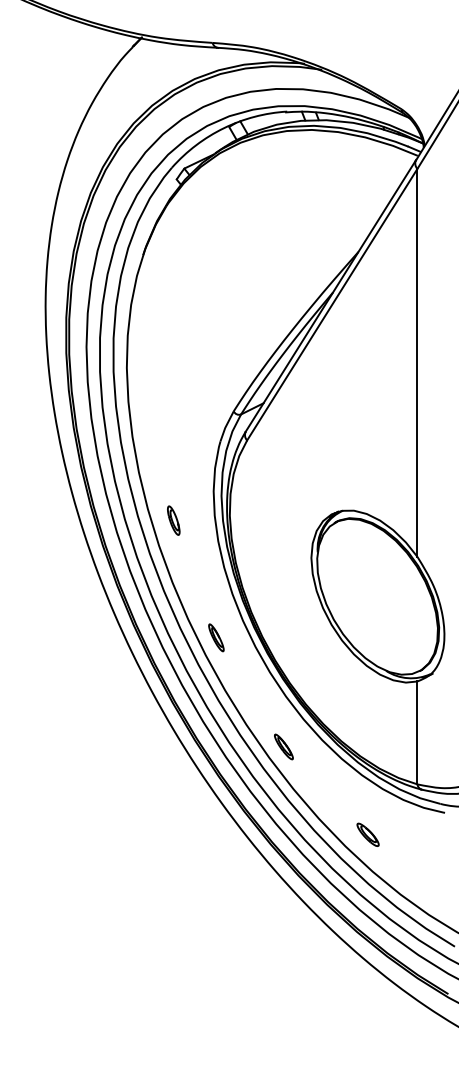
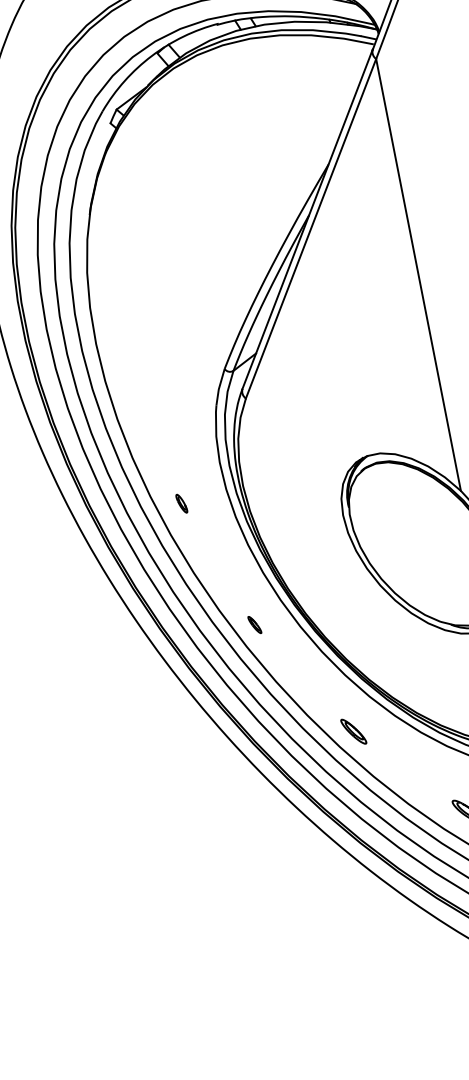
part: (173, 520) -> (181, 503), size x0.6
part: (216, 637) -> (254, 624), size x0.6

